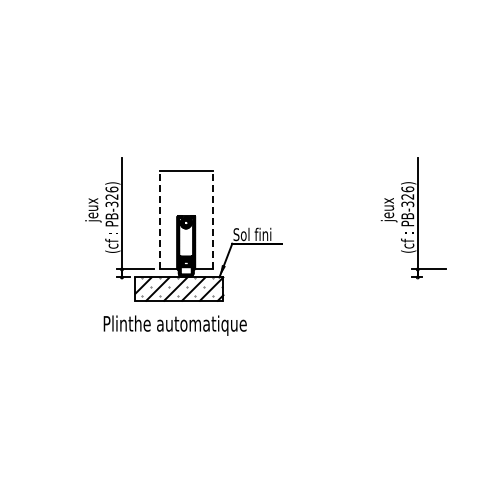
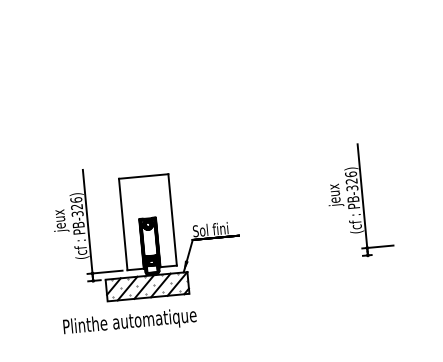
line: (159, 219) -> (123, 223), dashed -> solid
line: (212, 219) -> (172, 219), dashed -> solid
text: (174, 325) -> (129, 322), moved

